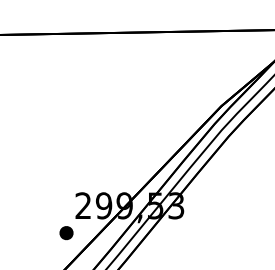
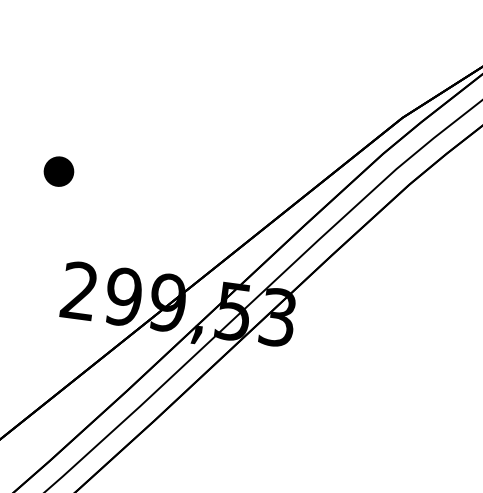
part: (66, 233) -> (58, 172), moved

